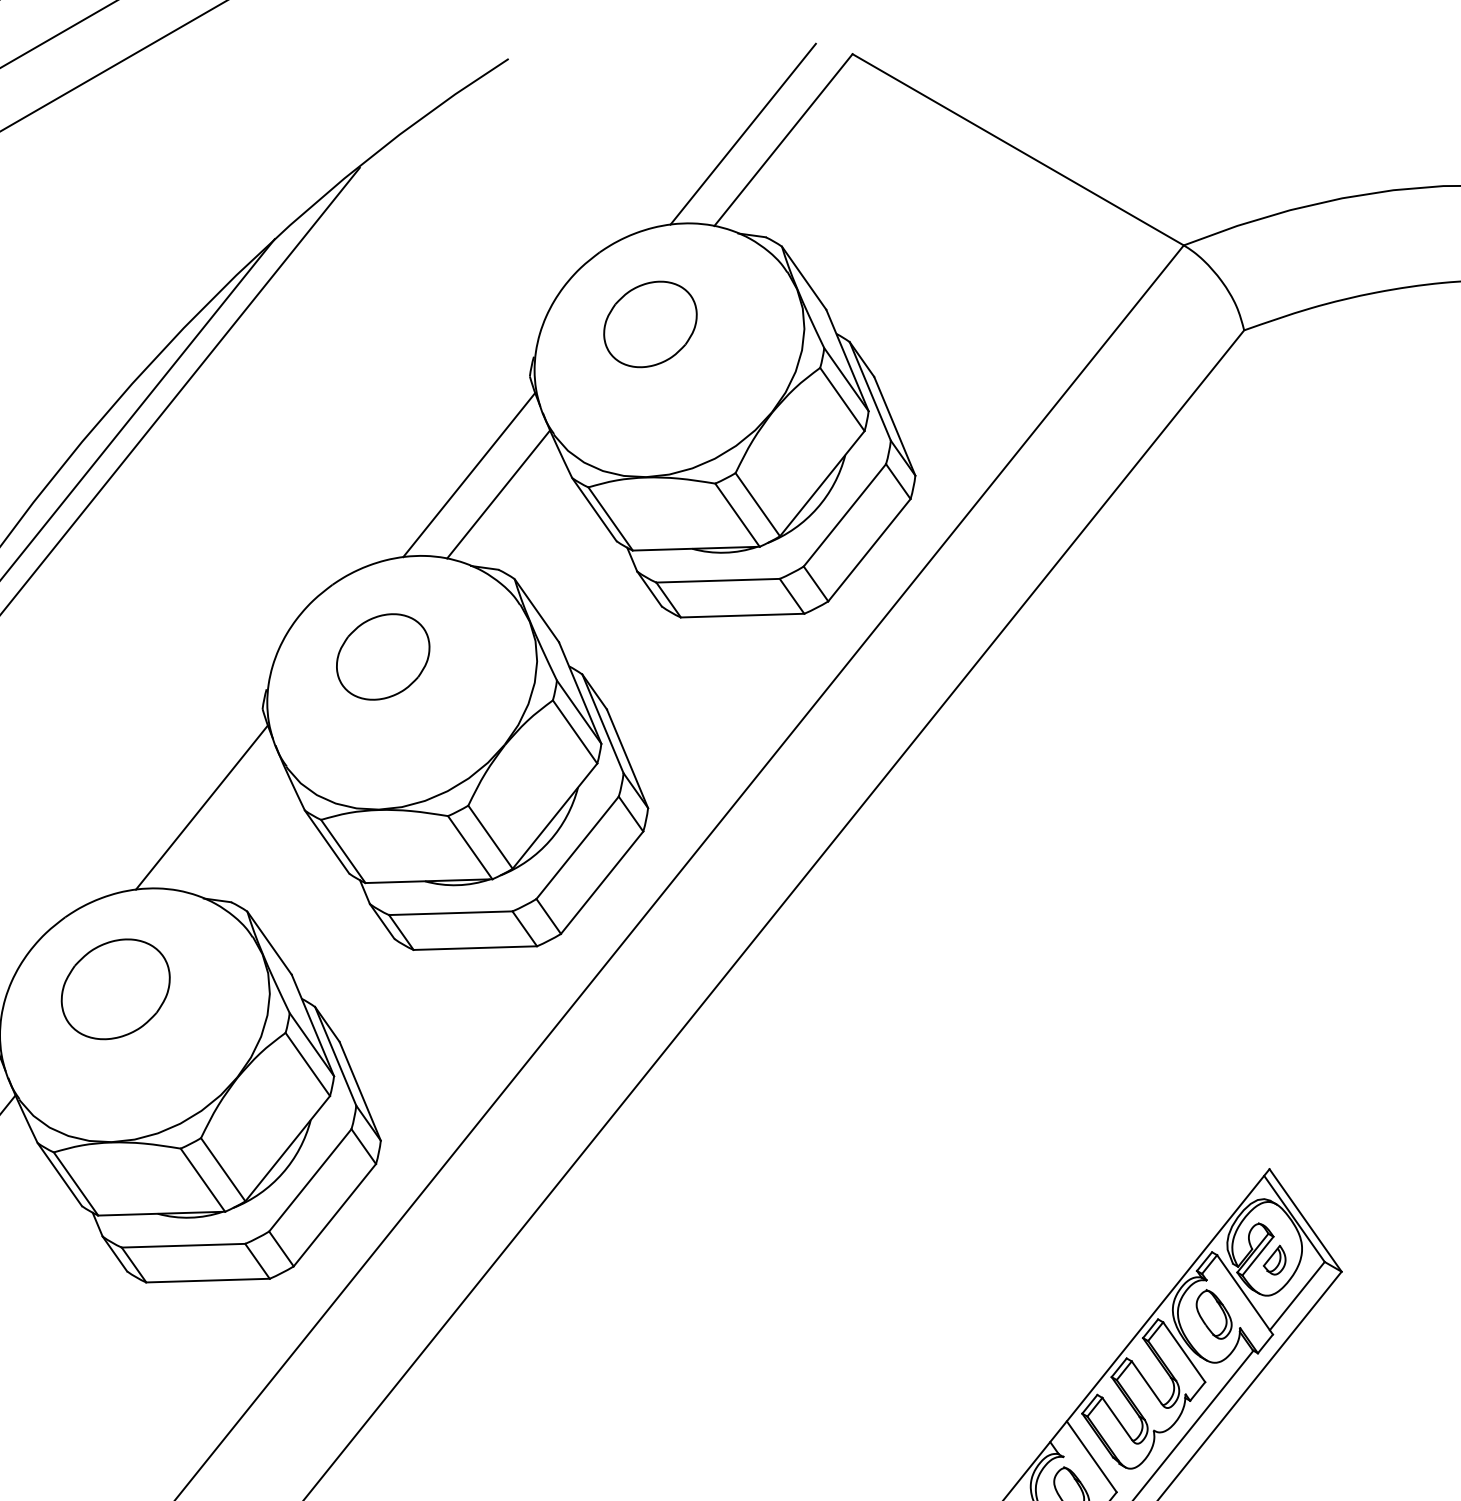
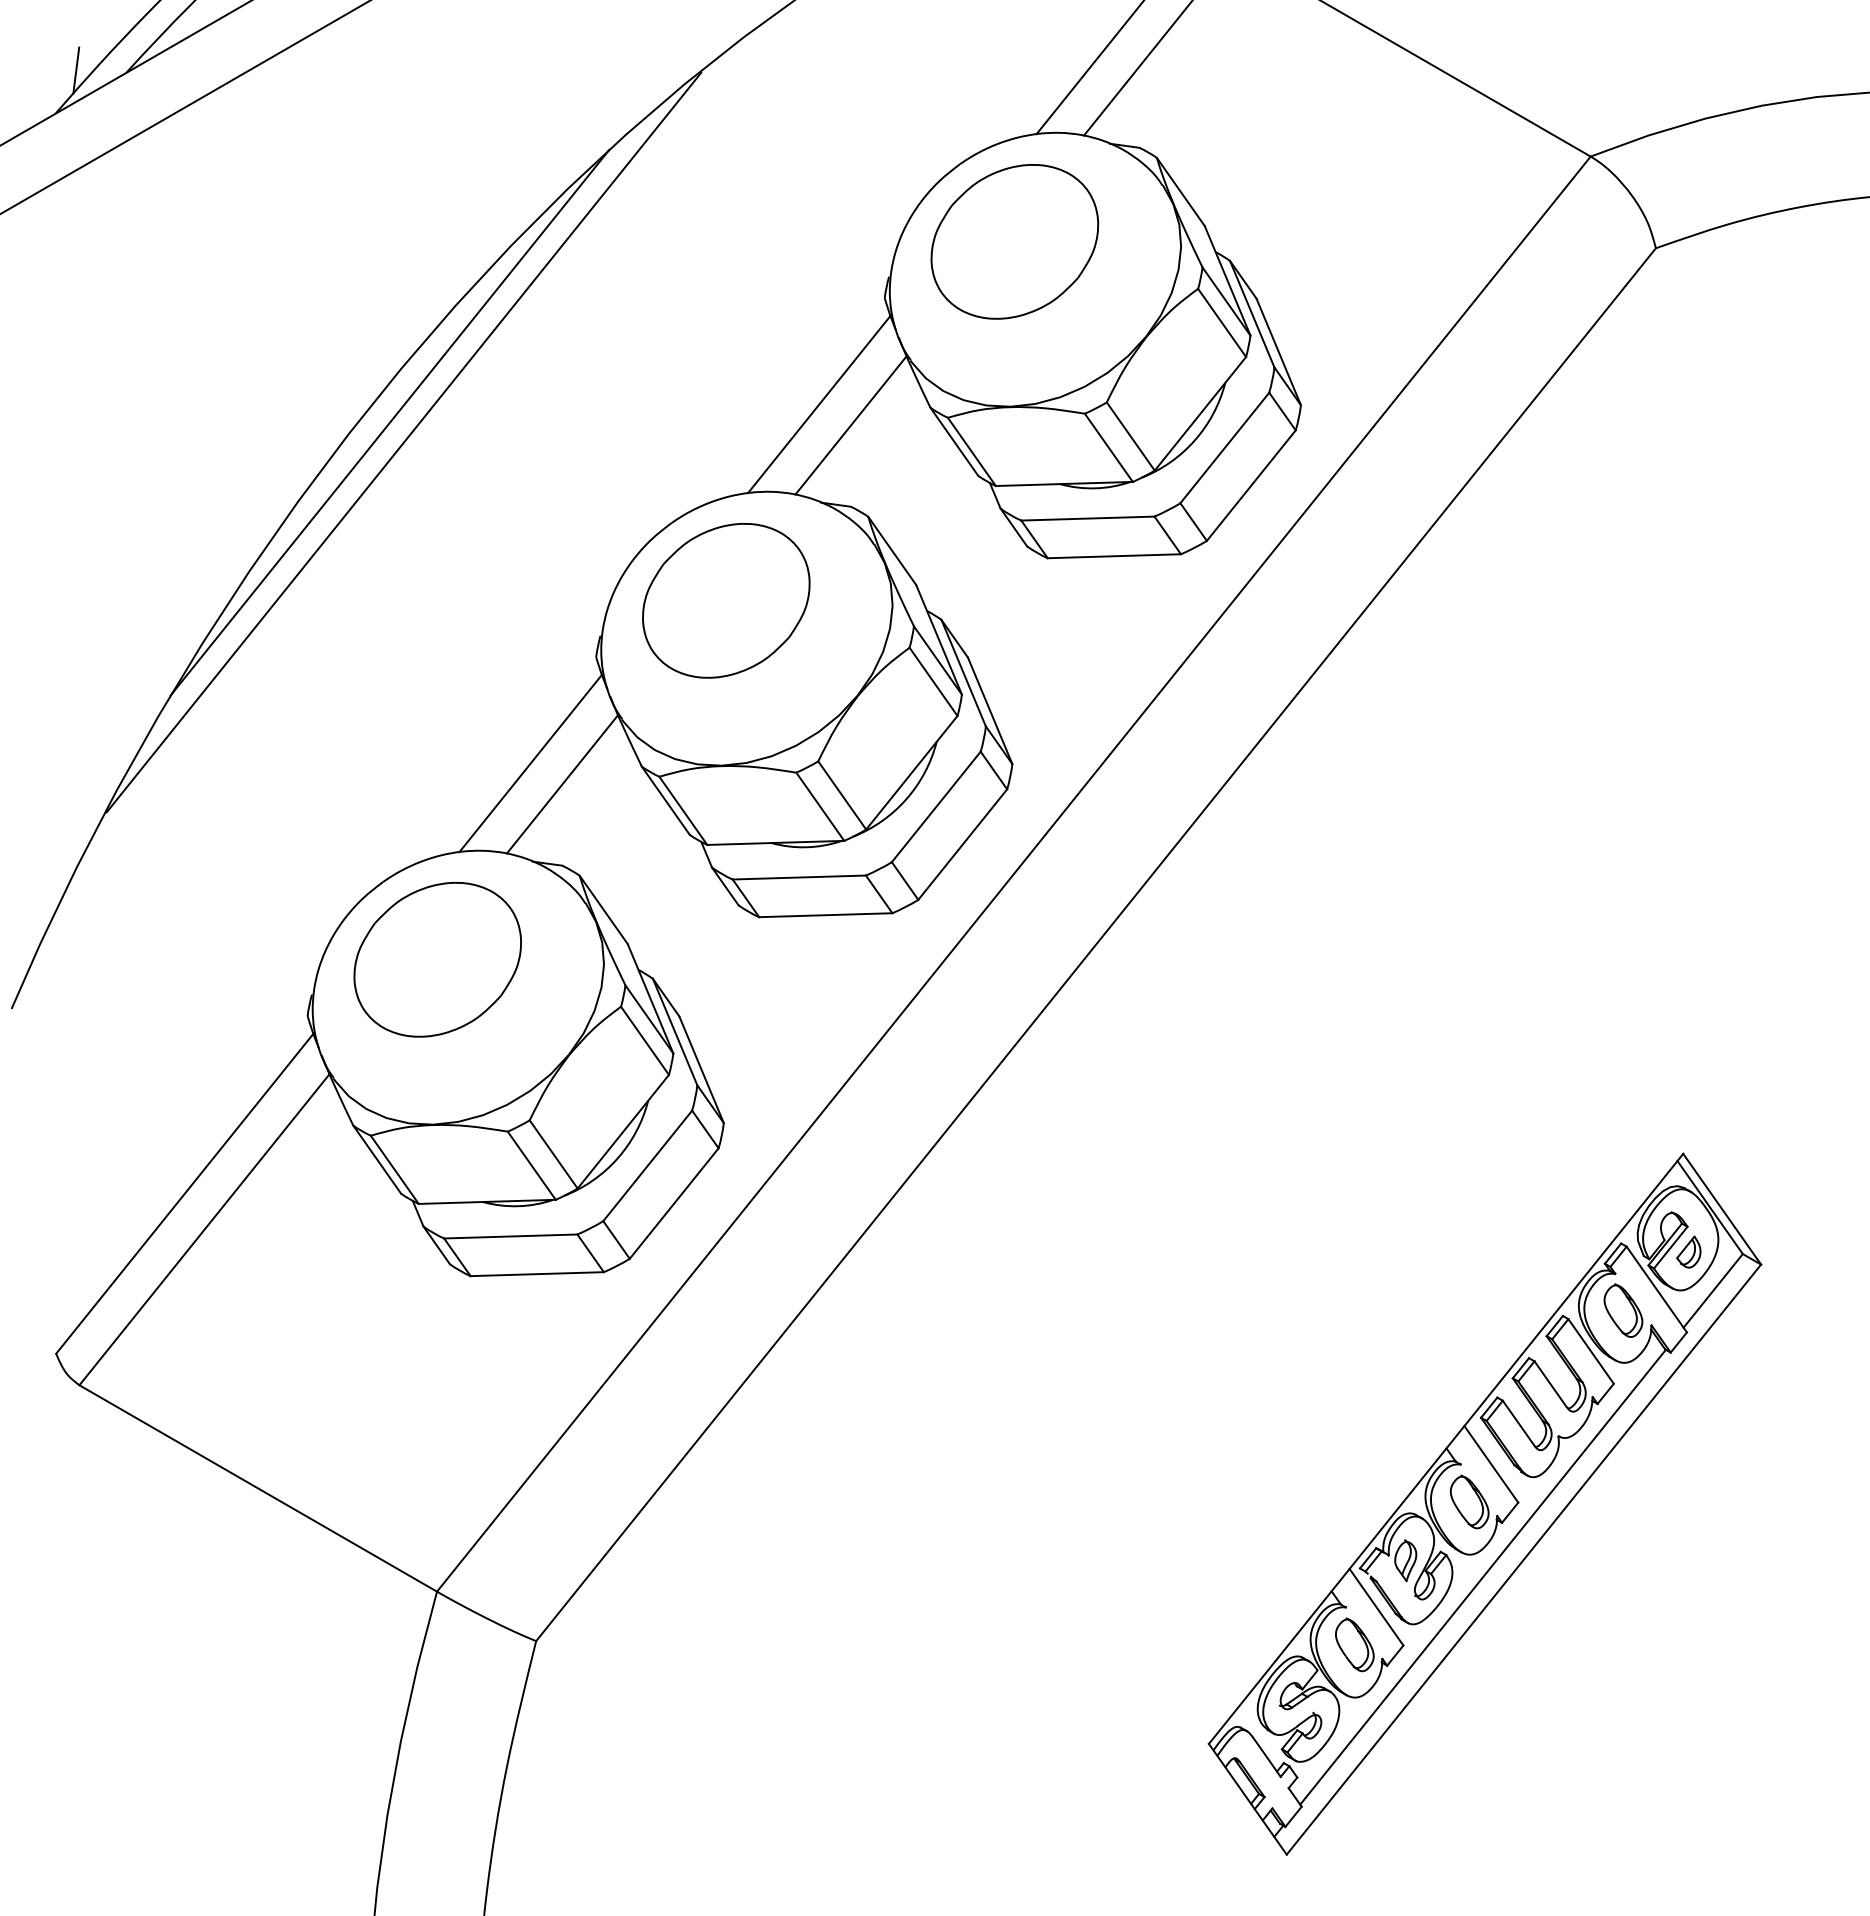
part: (650, 324) -> (1014, 241), size x1.67
part: (383, 656) -> (726, 600), size x1.67
line: (231, 827) -> (562, 784), added
part: (115, 989) -> (437, 959), size x1.43

